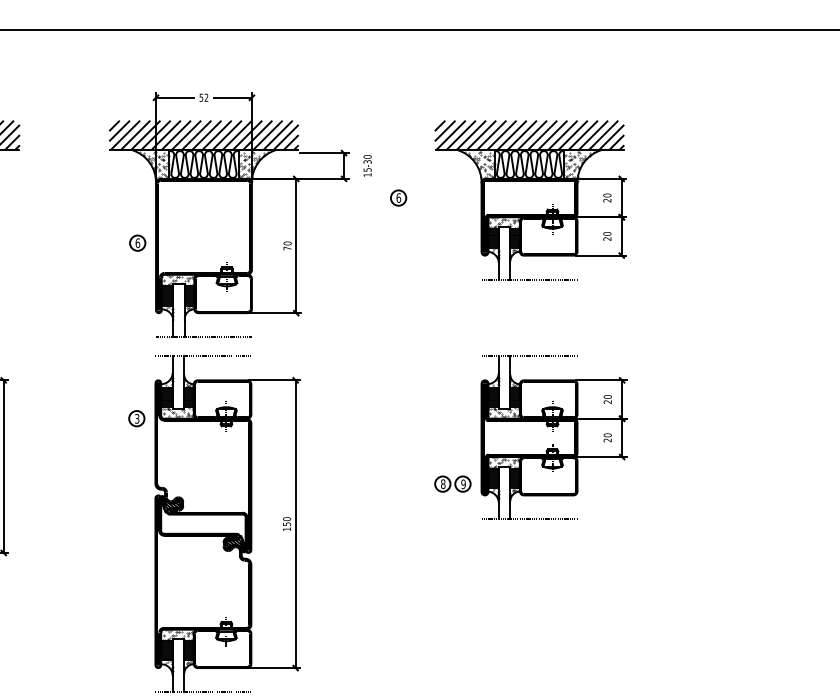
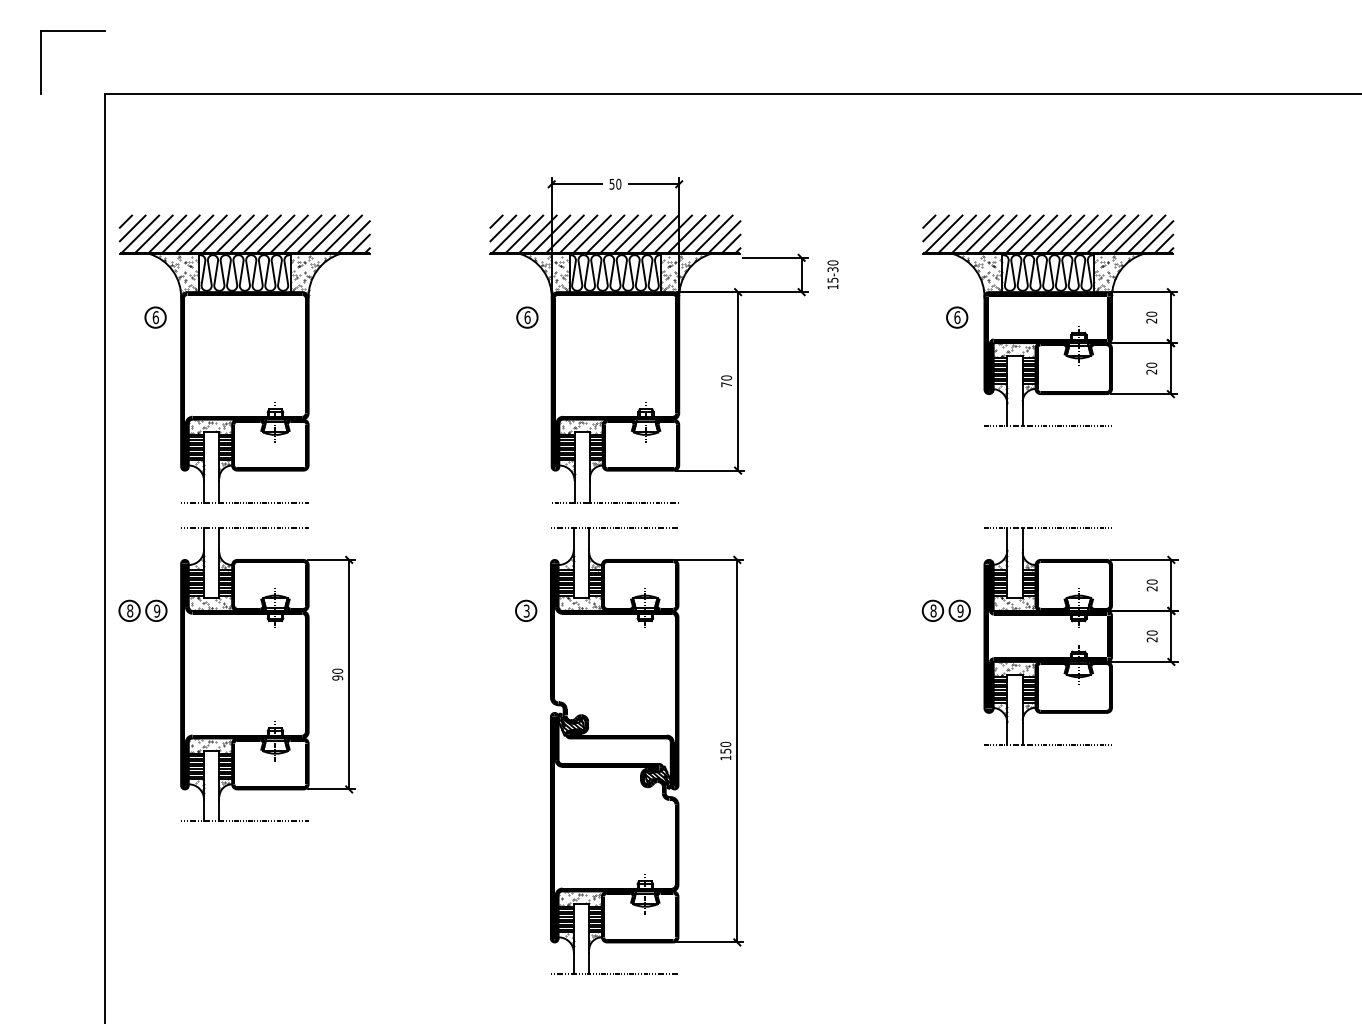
text: (206, 97) -> (618, 184), 52 -> 50
part: (398, 197) -> (957, 317), moved
part: (137, 243) -> (527, 317), moved
part: (452, 483) -> (945, 610), moved

